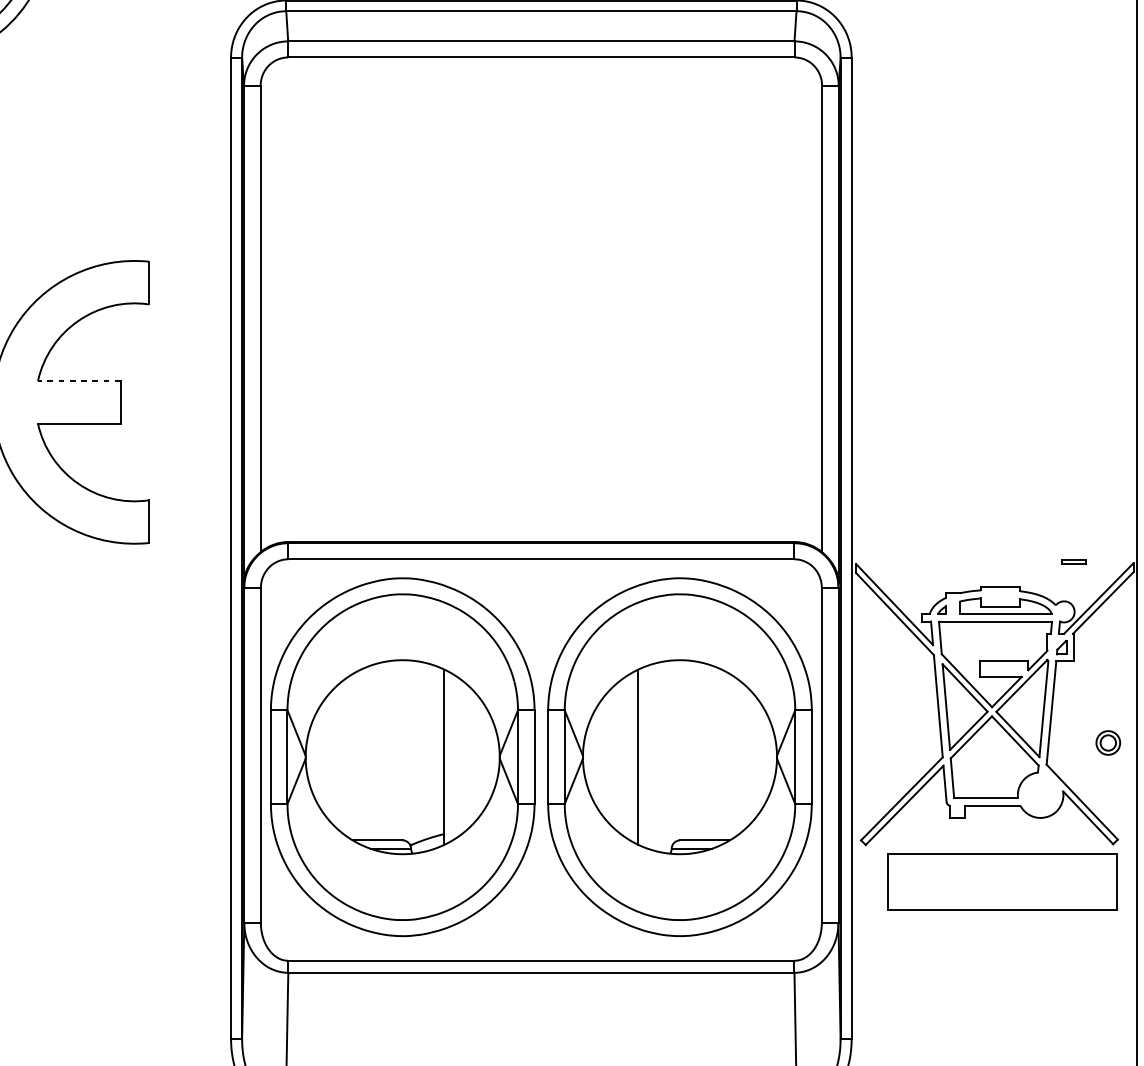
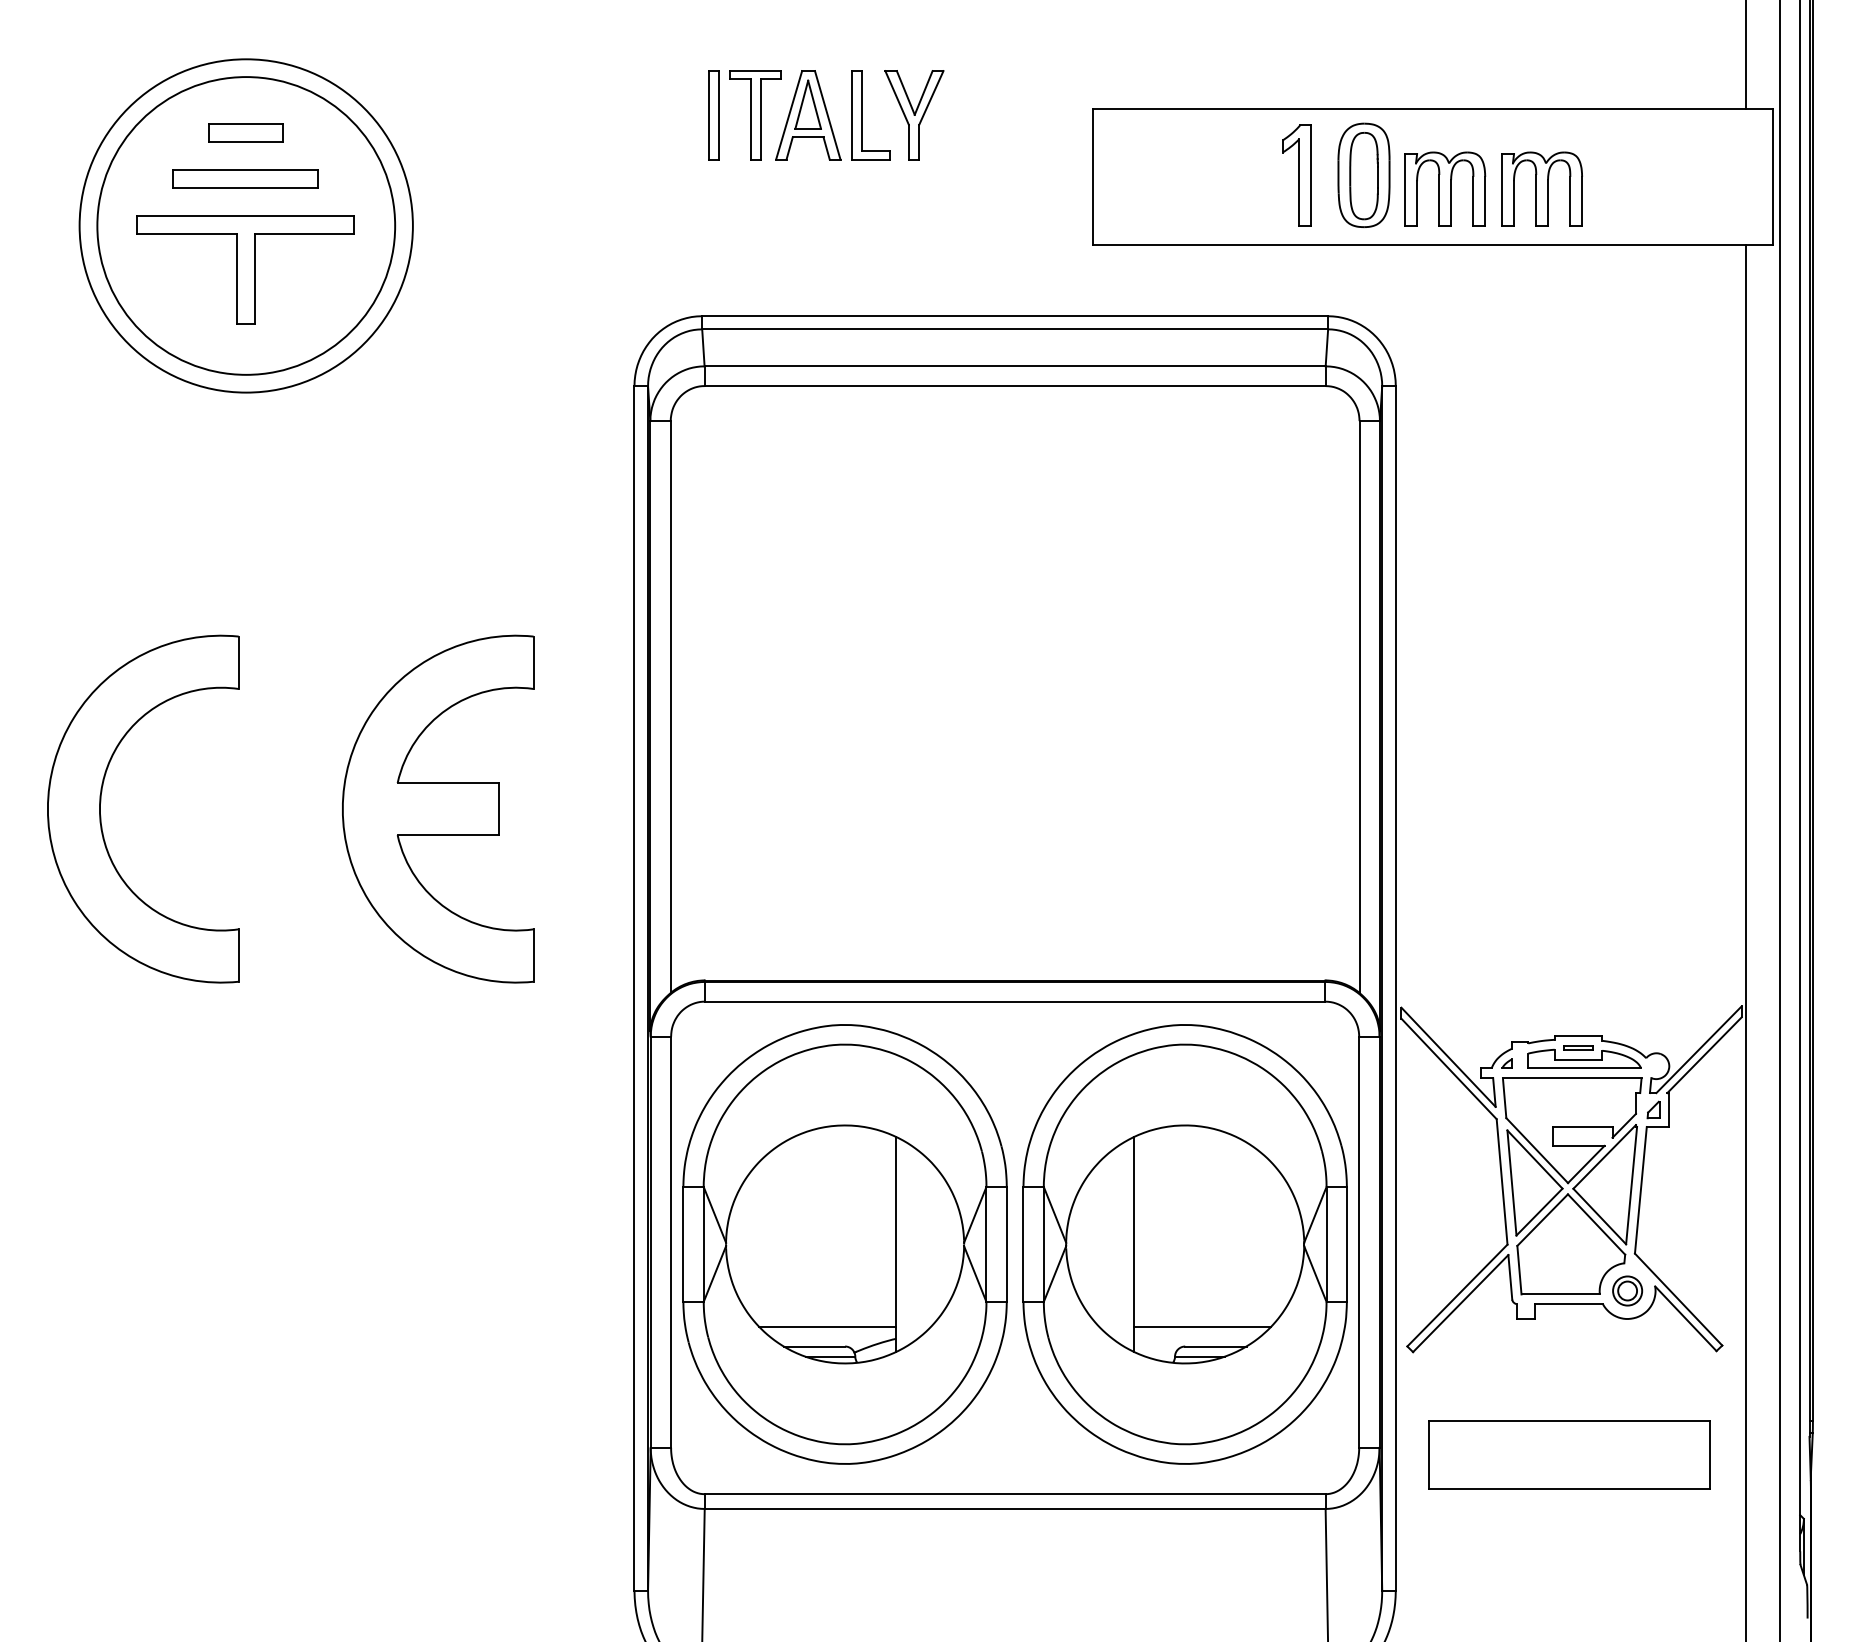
line: (79, 381) -> (448, 783), dashed -> solid
part: (1073, 561) -> (1578, 1047), moved
part: (1108, 742) -> (1627, 1290), moved
line: (388, 824) -> (827, 1326), added
line: (694, 824) -> (1202, 1326), added
part: (1002, 881) -> (1569, 1454), moved

